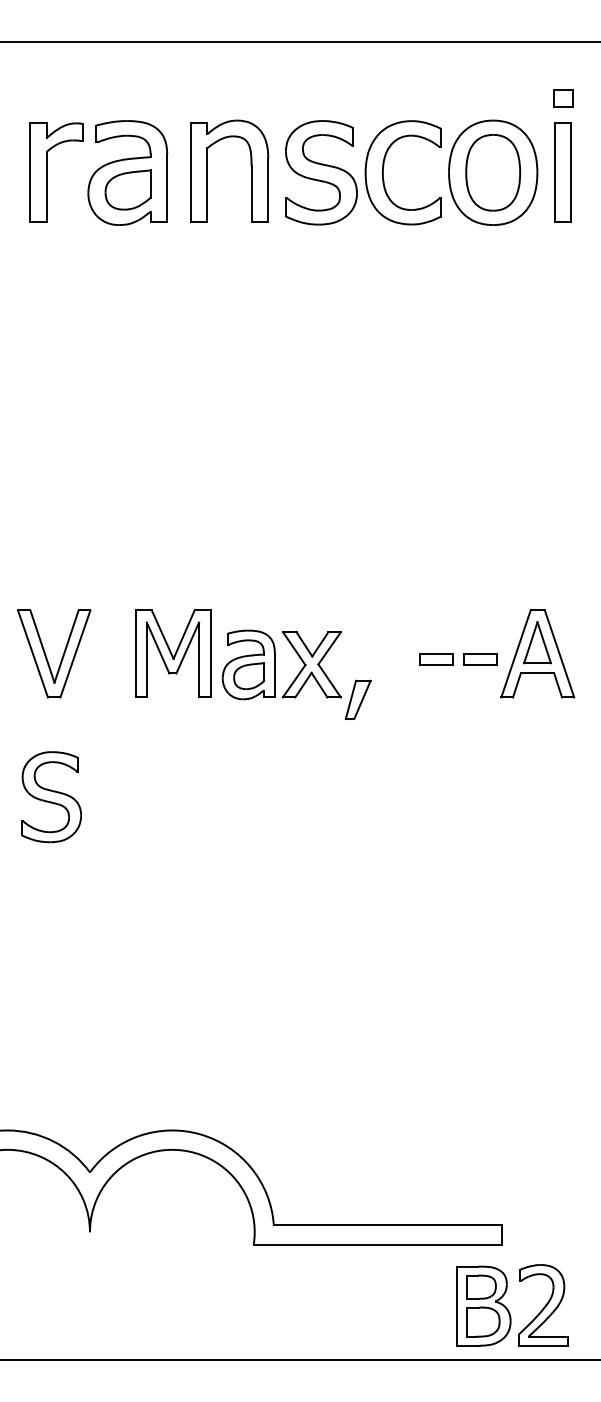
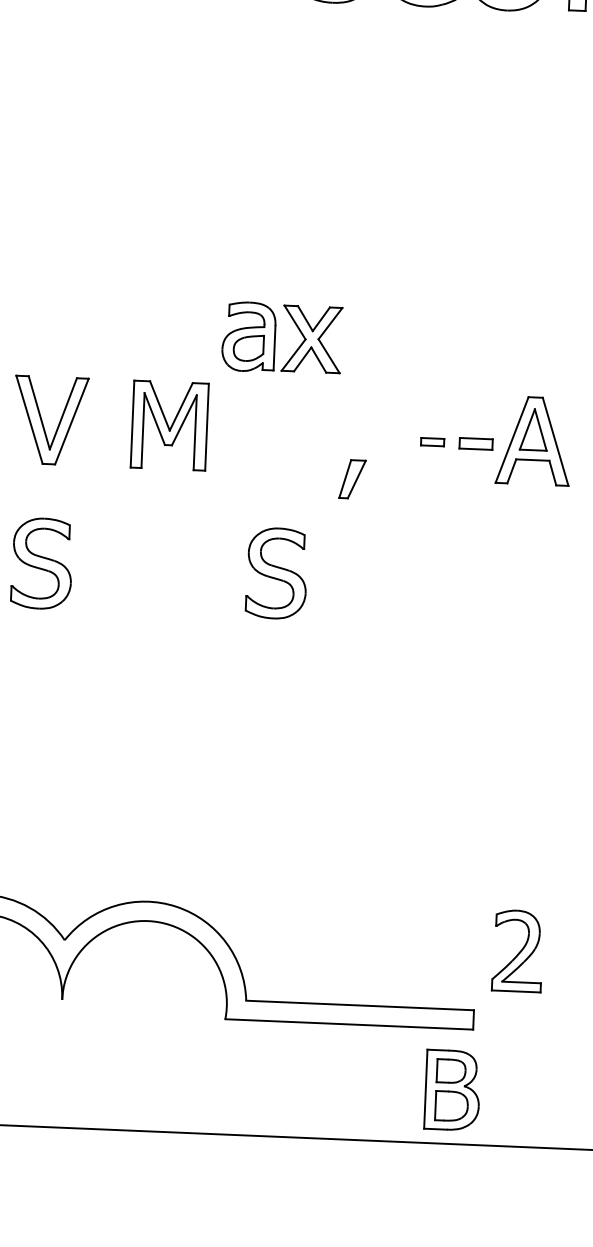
part: (436, 659) -> (432, 442), size x0.7
part: (281, 664) -> (281, 337), moved
part: (286, 797) -> (276, 573), added
part: (543, 1305) -> (518, 951), moved

